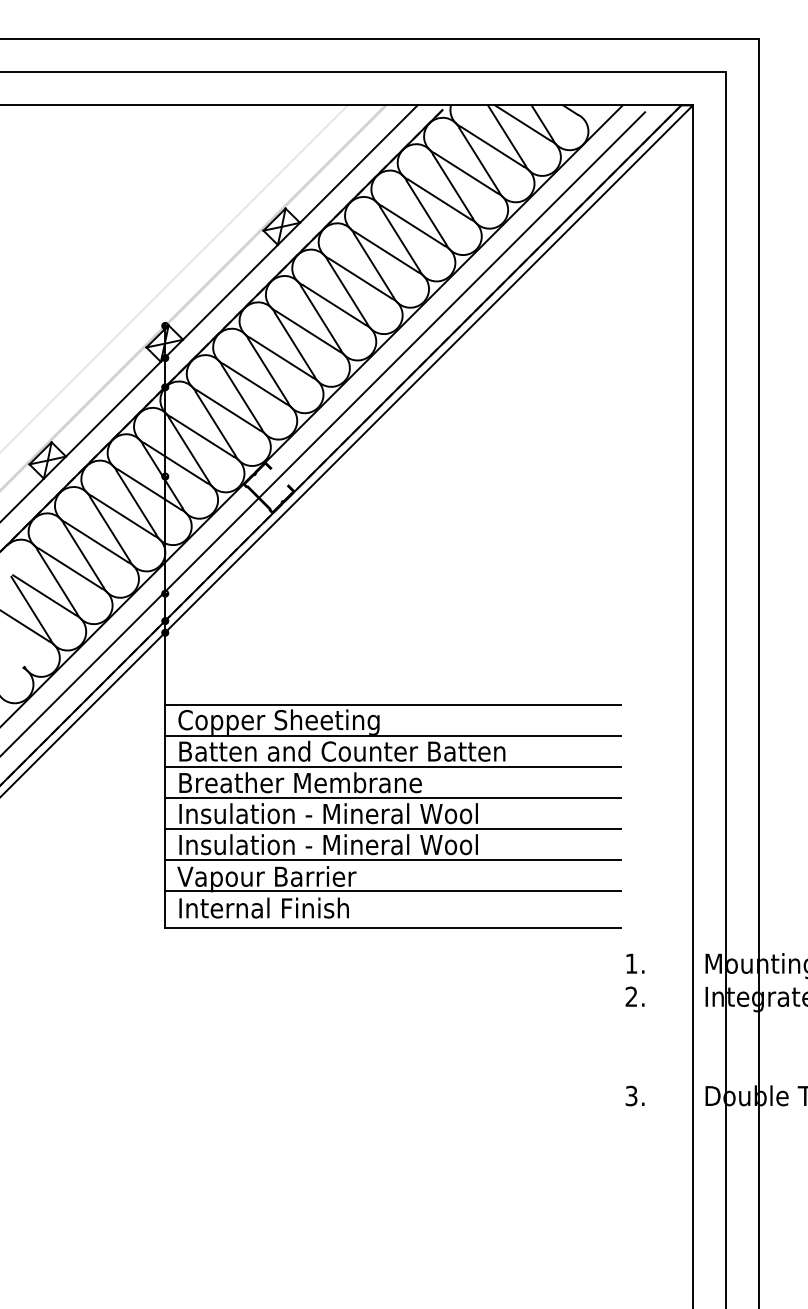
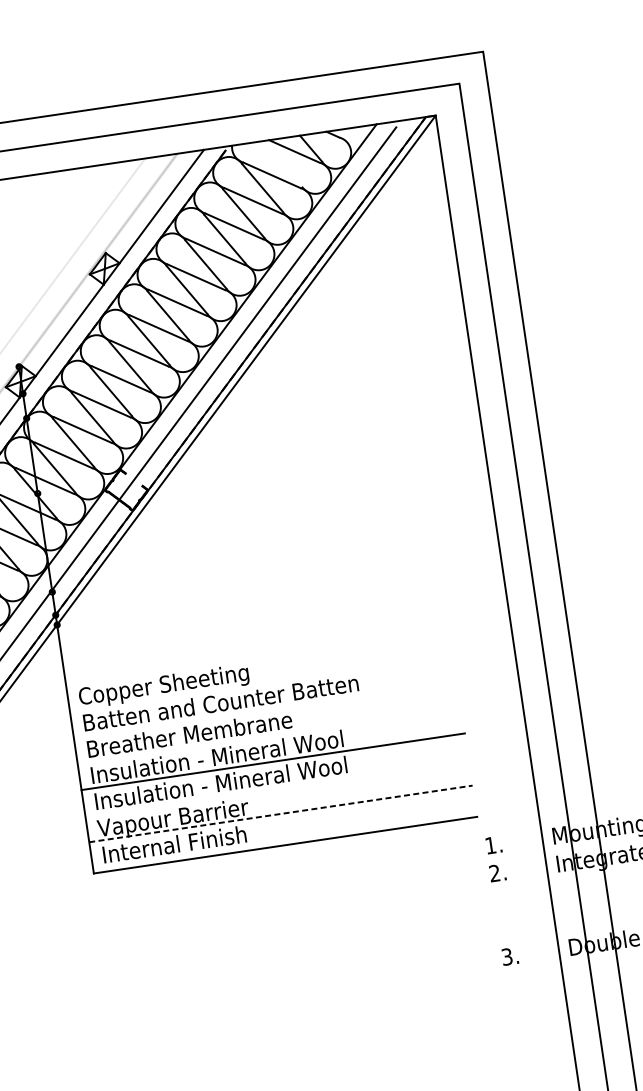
line: (506, 135) -> (282, 164), removed
line: (392, 704) -> (257, 657), removed
line: (392, 735) -> (261, 683), removed
line: (392, 766) -> (265, 709), removed
line: (392, 797) -> (268, 735), removed
line: (392, 859) -> (276, 787), removed
line: (393, 890) -> (281, 813), solid -> dashed

